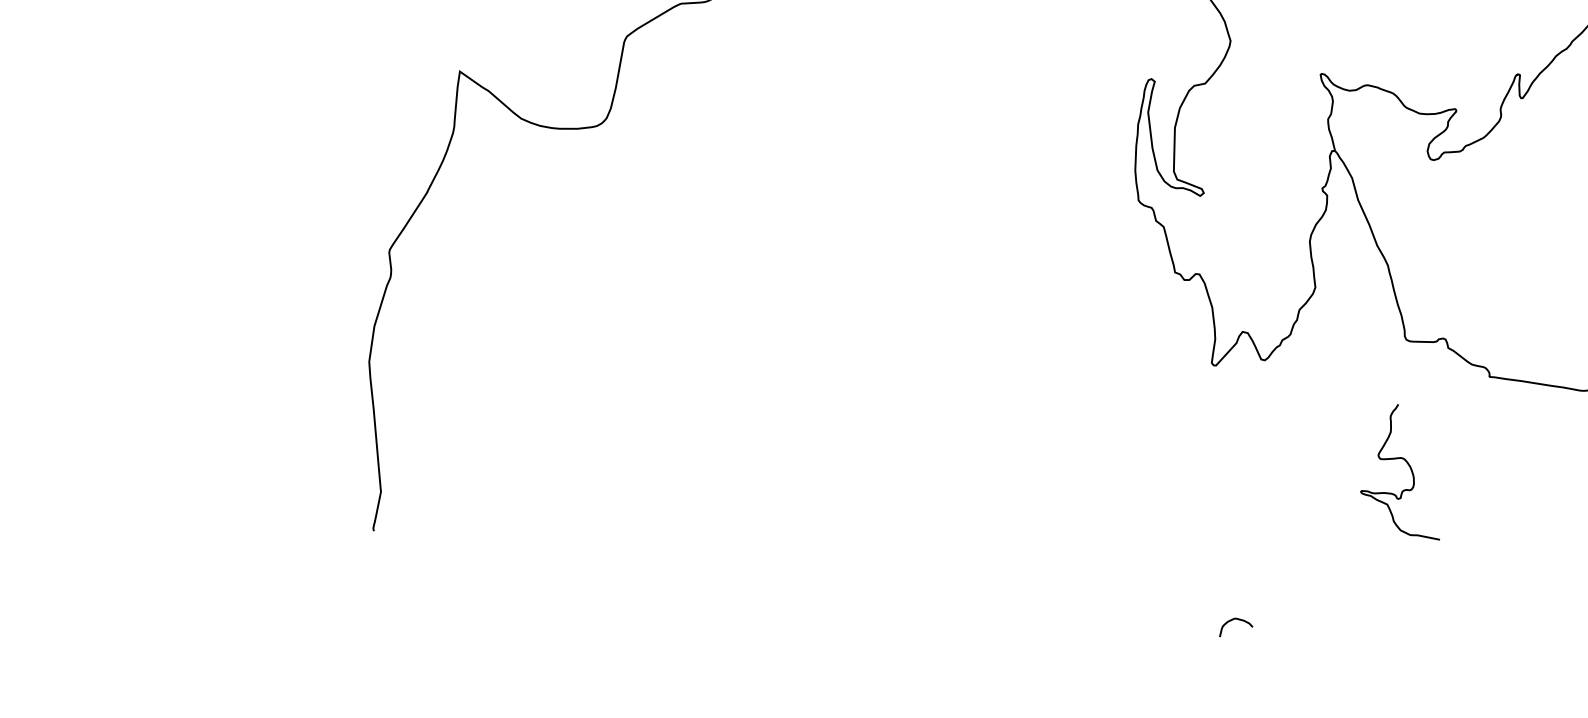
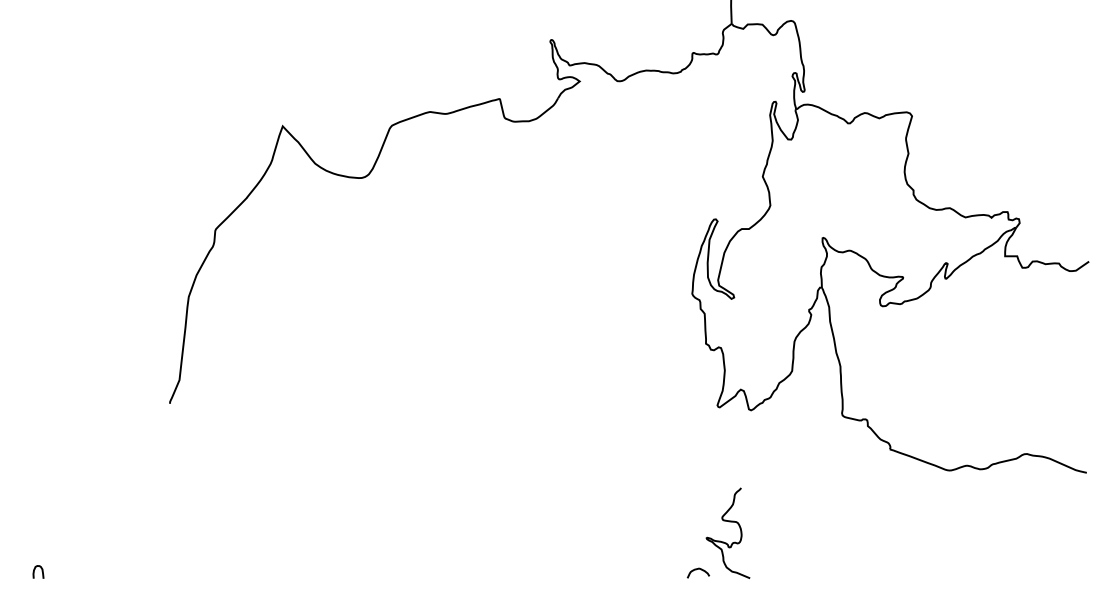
curve: (1387, 491) -> (723, 541), moved

